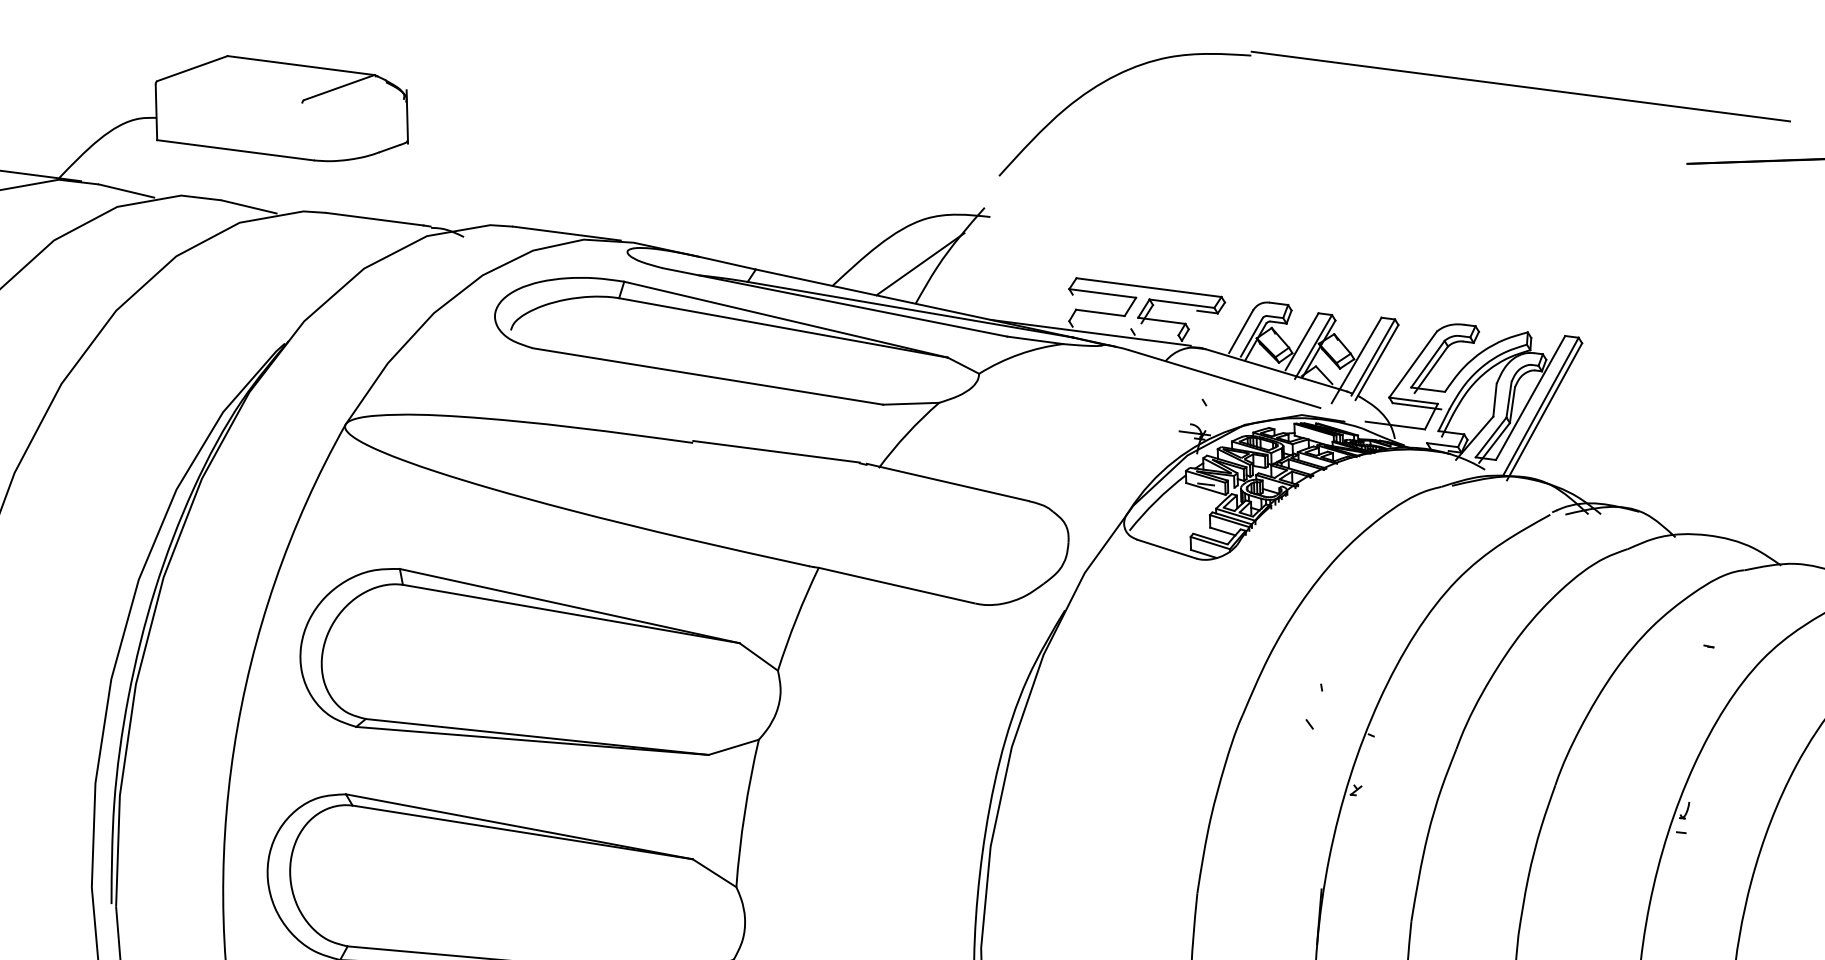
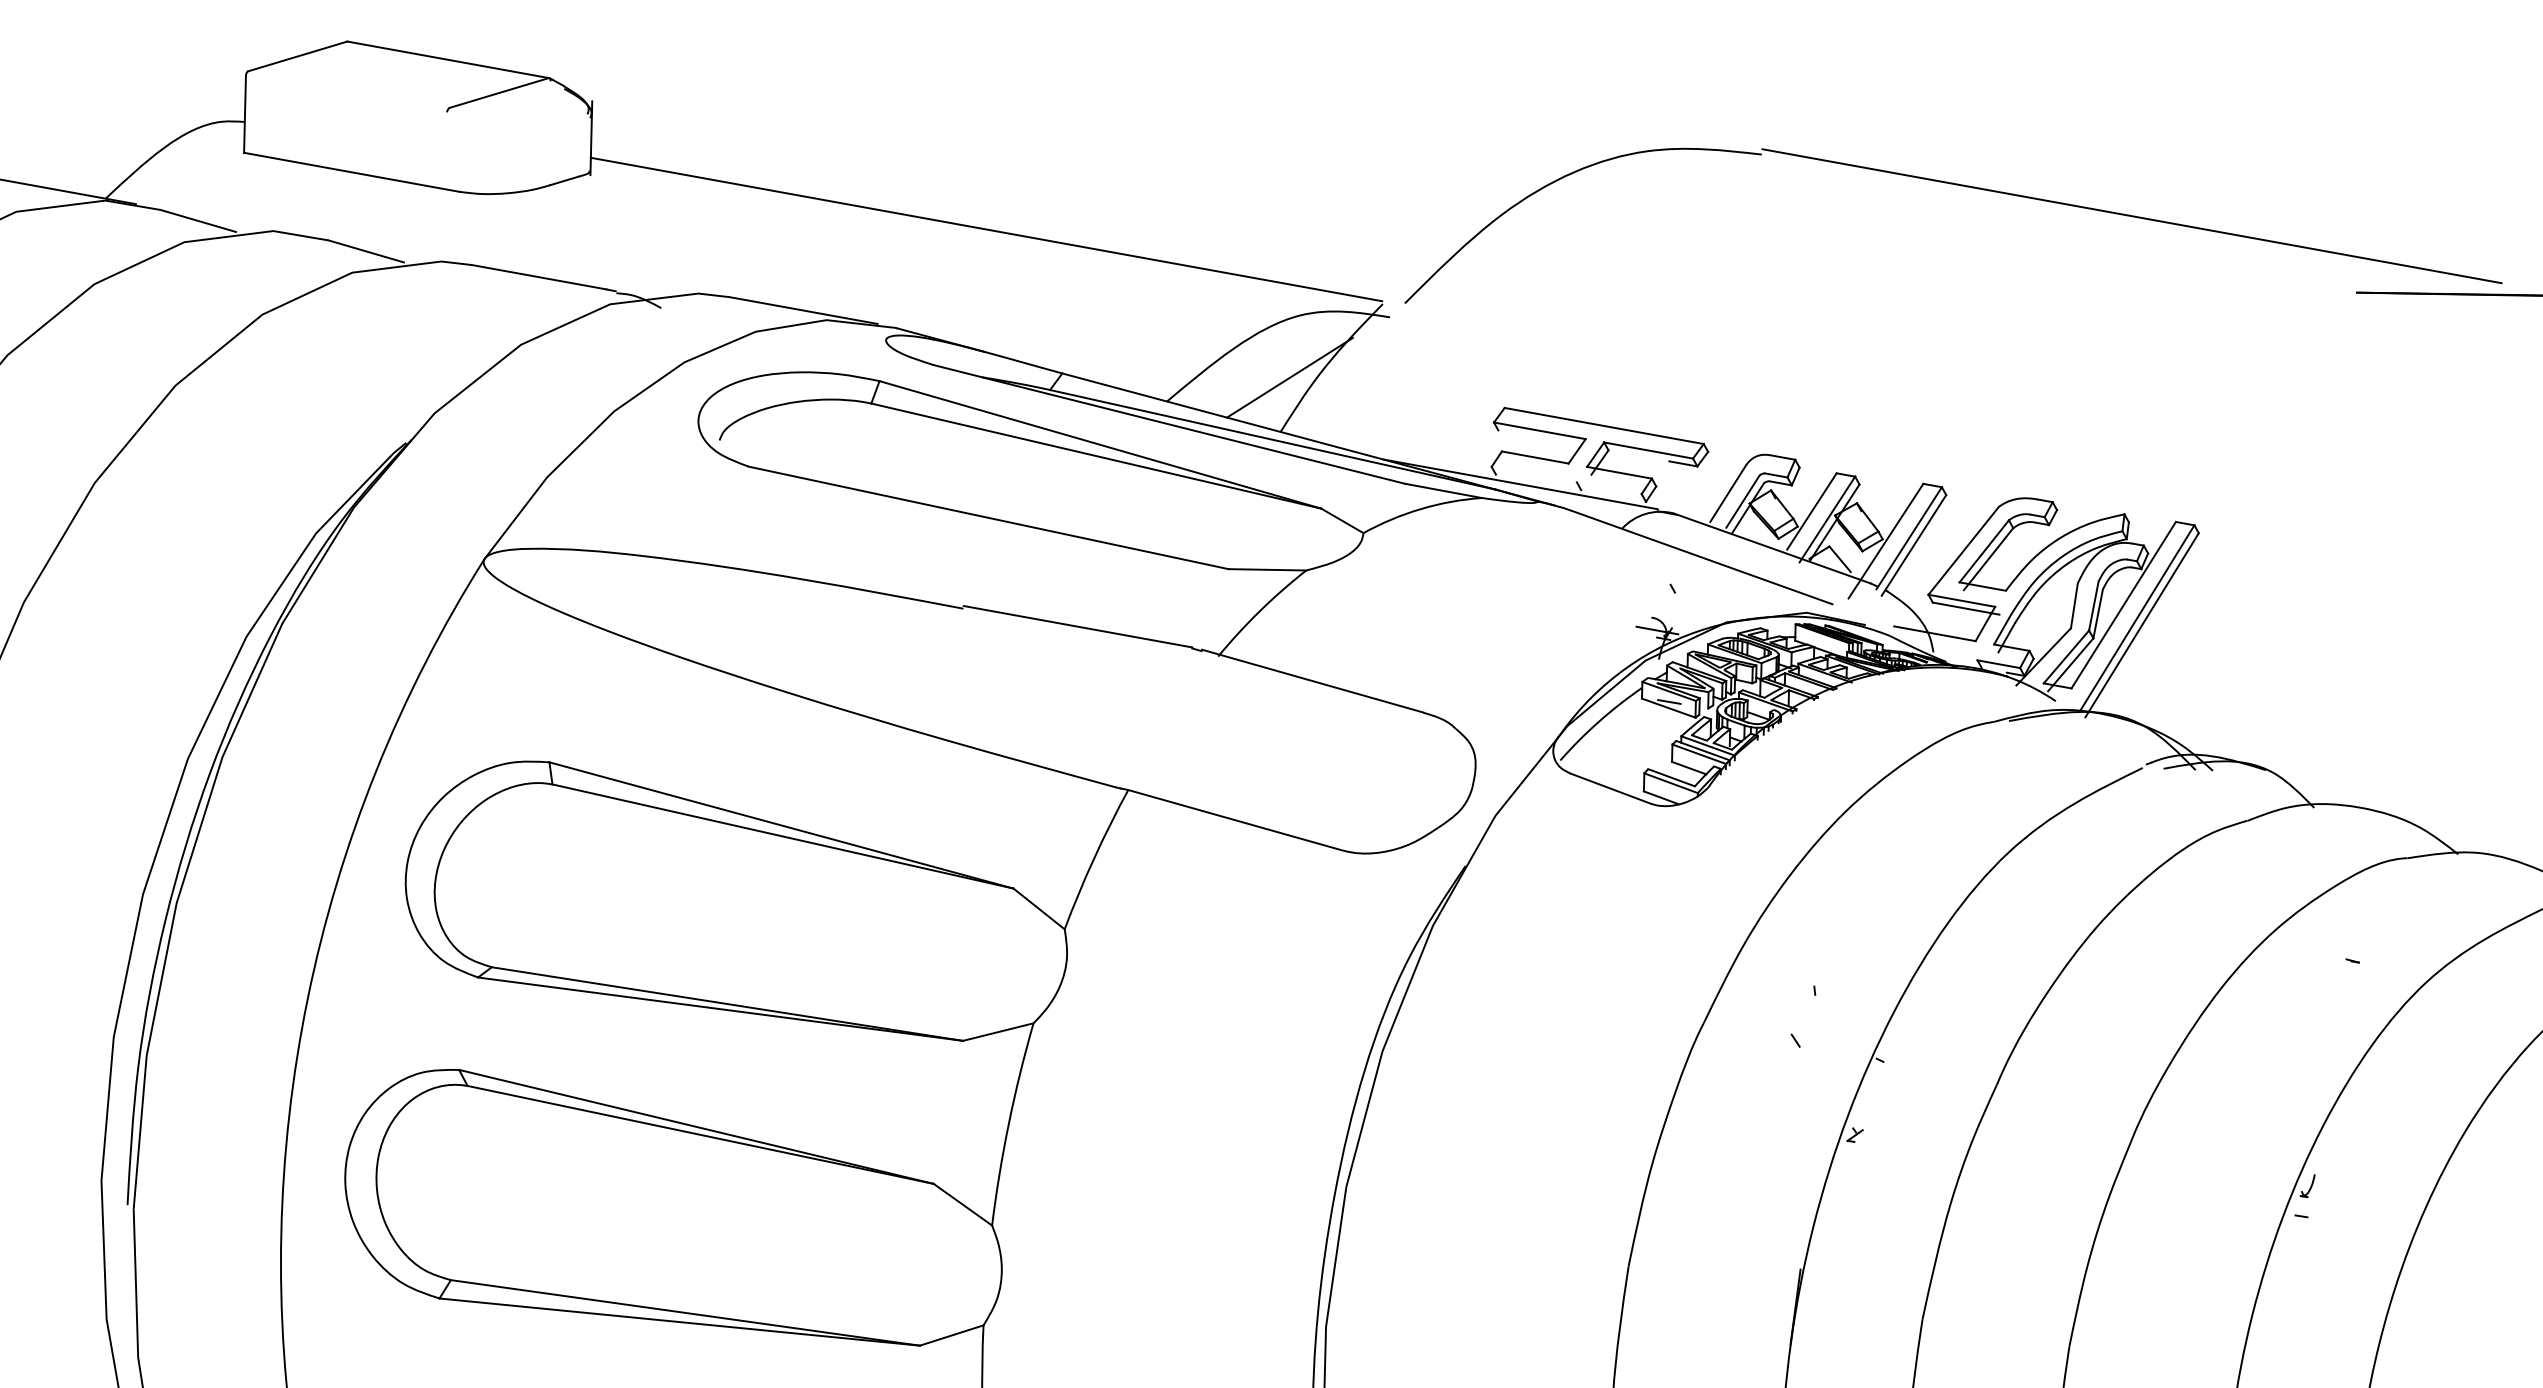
part: (1396, 71) -> (1961, 186), moved
line: (695, 168) -> (986, 229), added

